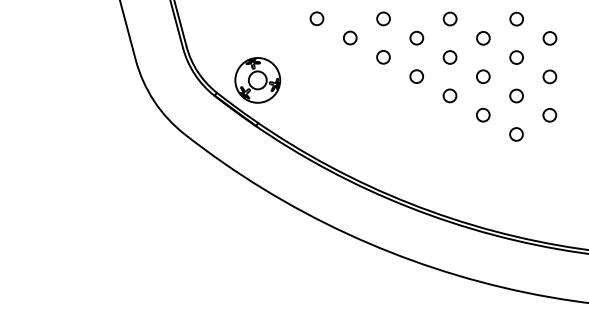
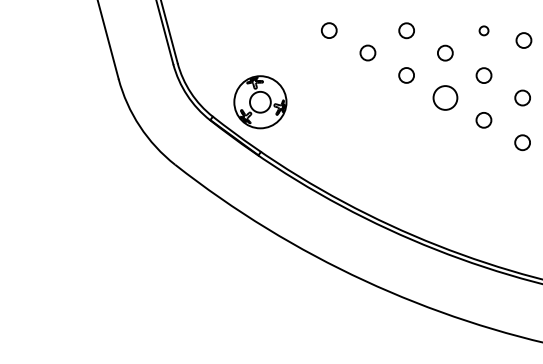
circle: (449, 18) -> (483, 30), size x0.6
circle: (483, 38) -> (524, 40), moved
circle: (416, 76) -> (444, 97), size x1.6

